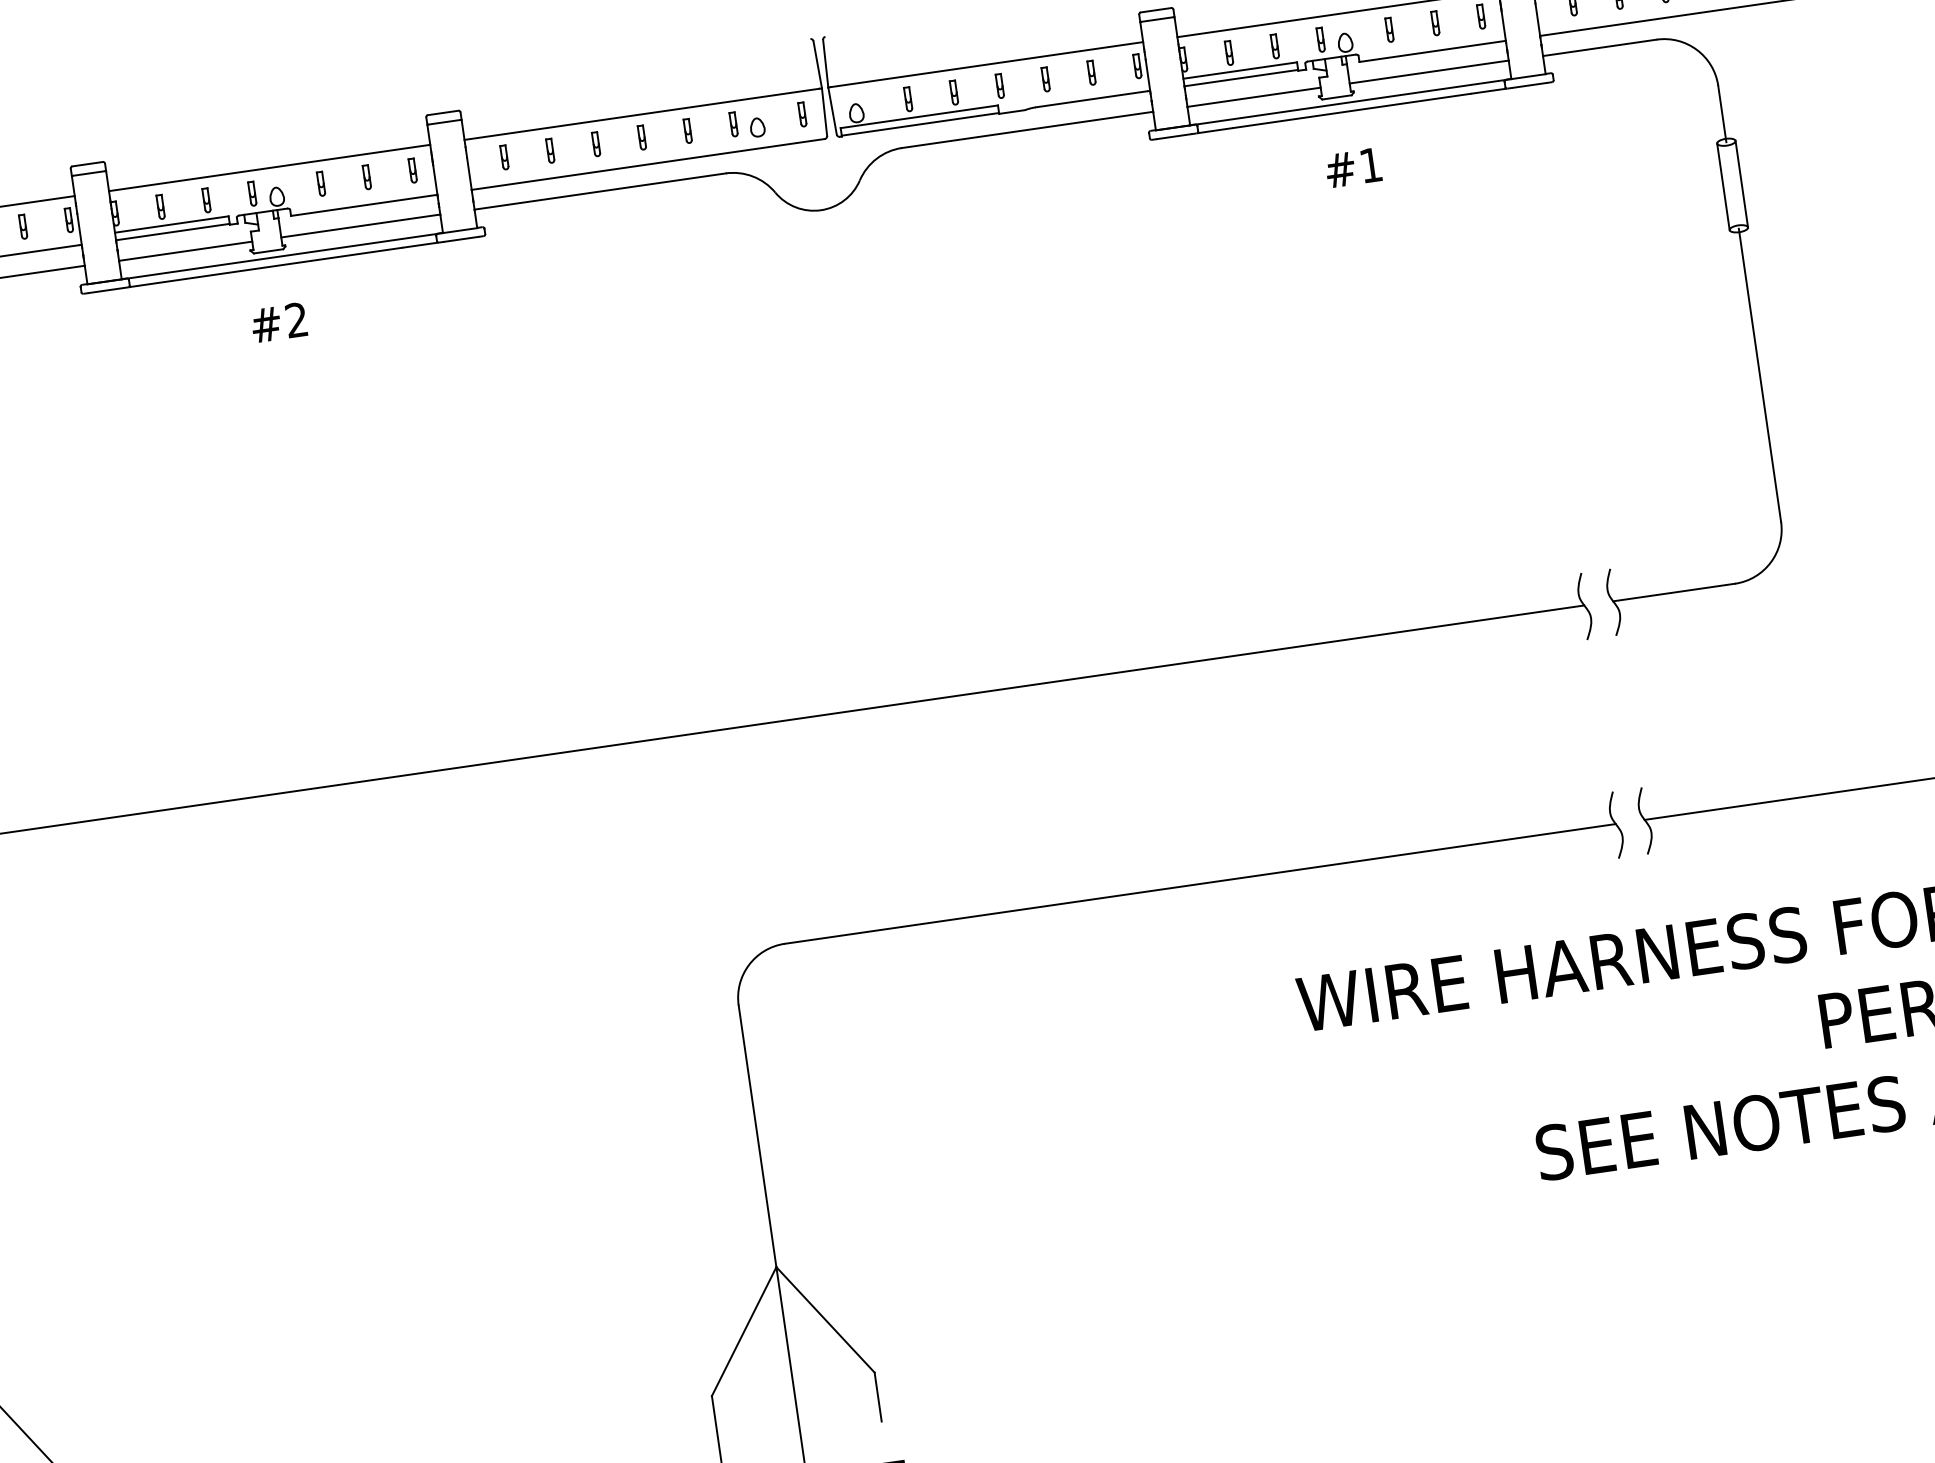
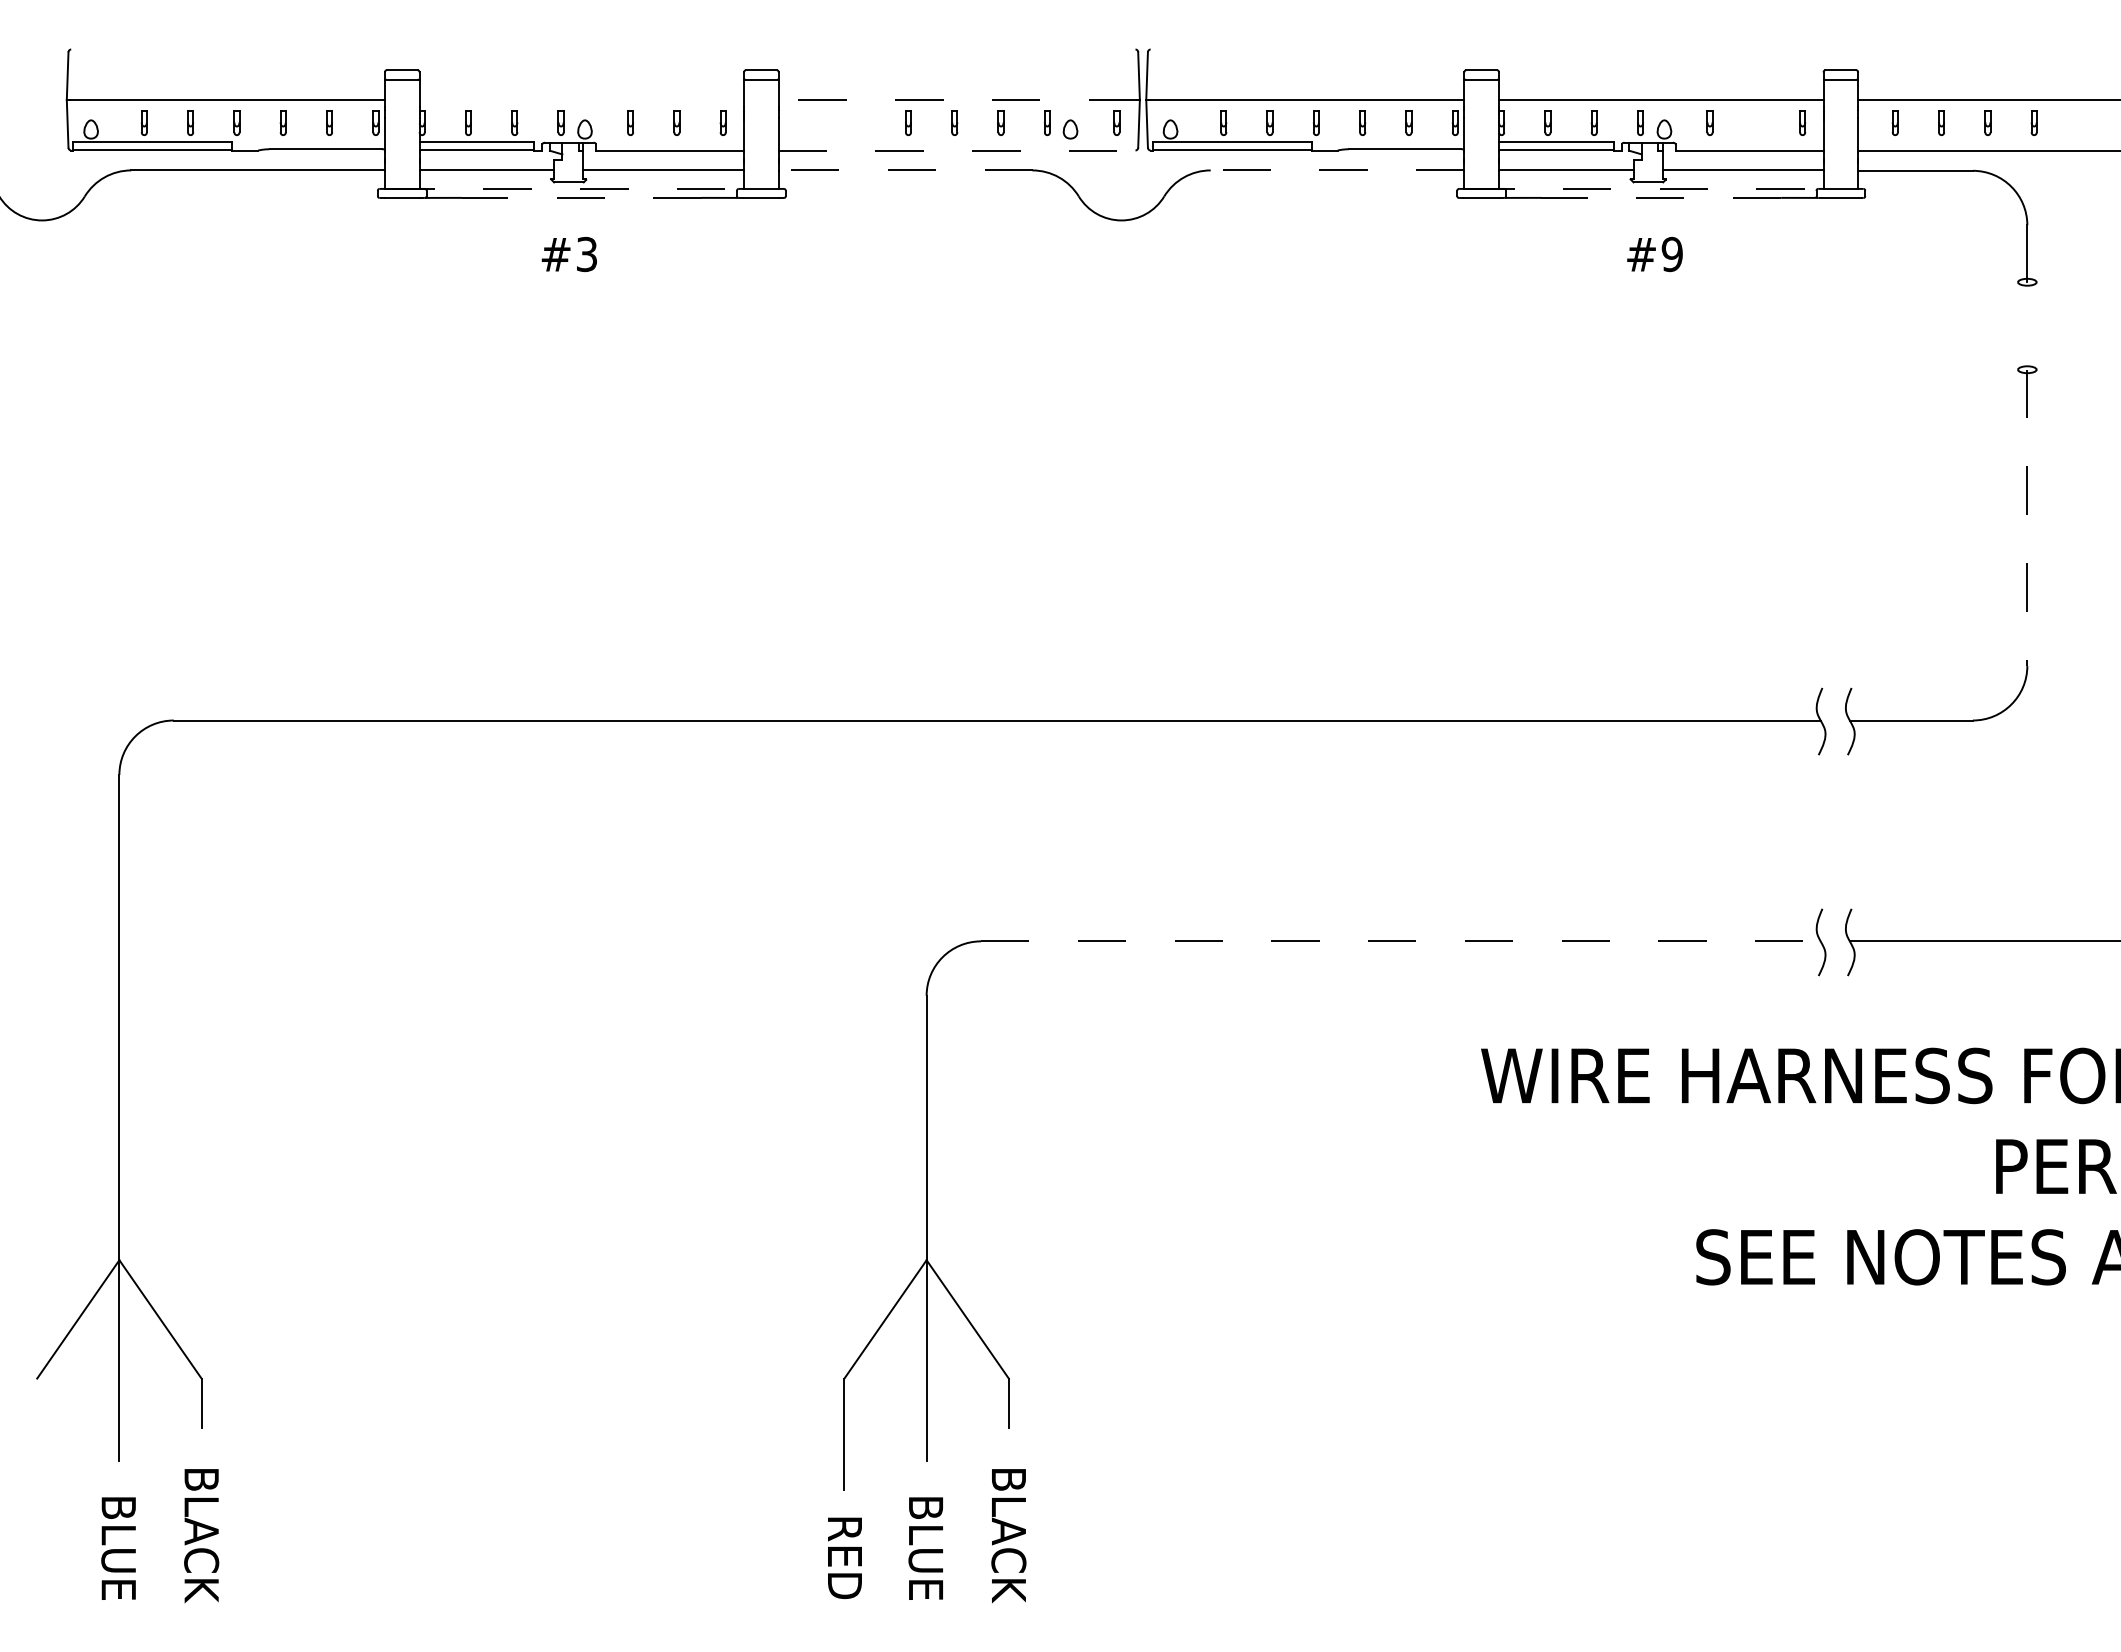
part: (1435, 22) -> (1756, 122), removed
line: (1334, 105) -> (1644, 189), solid -> dashed
line: (1352, 110) -> (1661, 197), solid -> dashed
line: (641, 114) -> (957, 100), solid -> dashed
line: (1026, 130) -> (1336, 170), solid -> dashed
part: (549, 150) -> (861, 122), removed
part: (504, 156) -> (815, 122), removed
line: (648, 164) -> (957, 150), solid -> dashed
text: (1370, 165) -> (1671, 254), #1 -> #9
line: (269, 168) -> (581, 100), removed
line: (1741, 183) -> (2036, 325), removed
line: (1723, 186) -> (2018, 325), removed
line: (600, 191) -> (905, 170), solid -> dashed
line: (266, 258) -> (565, 189), solid -> dashed
line: (283, 264) -> (581, 197), solid -> dashed
text: (296, 320) -> (586, 254), #2 -> #3
line: (1760, 376) -> (2027, 518), solid -> dashed
line: (1199, 884) -> (1400, 941), solid -> dashed

